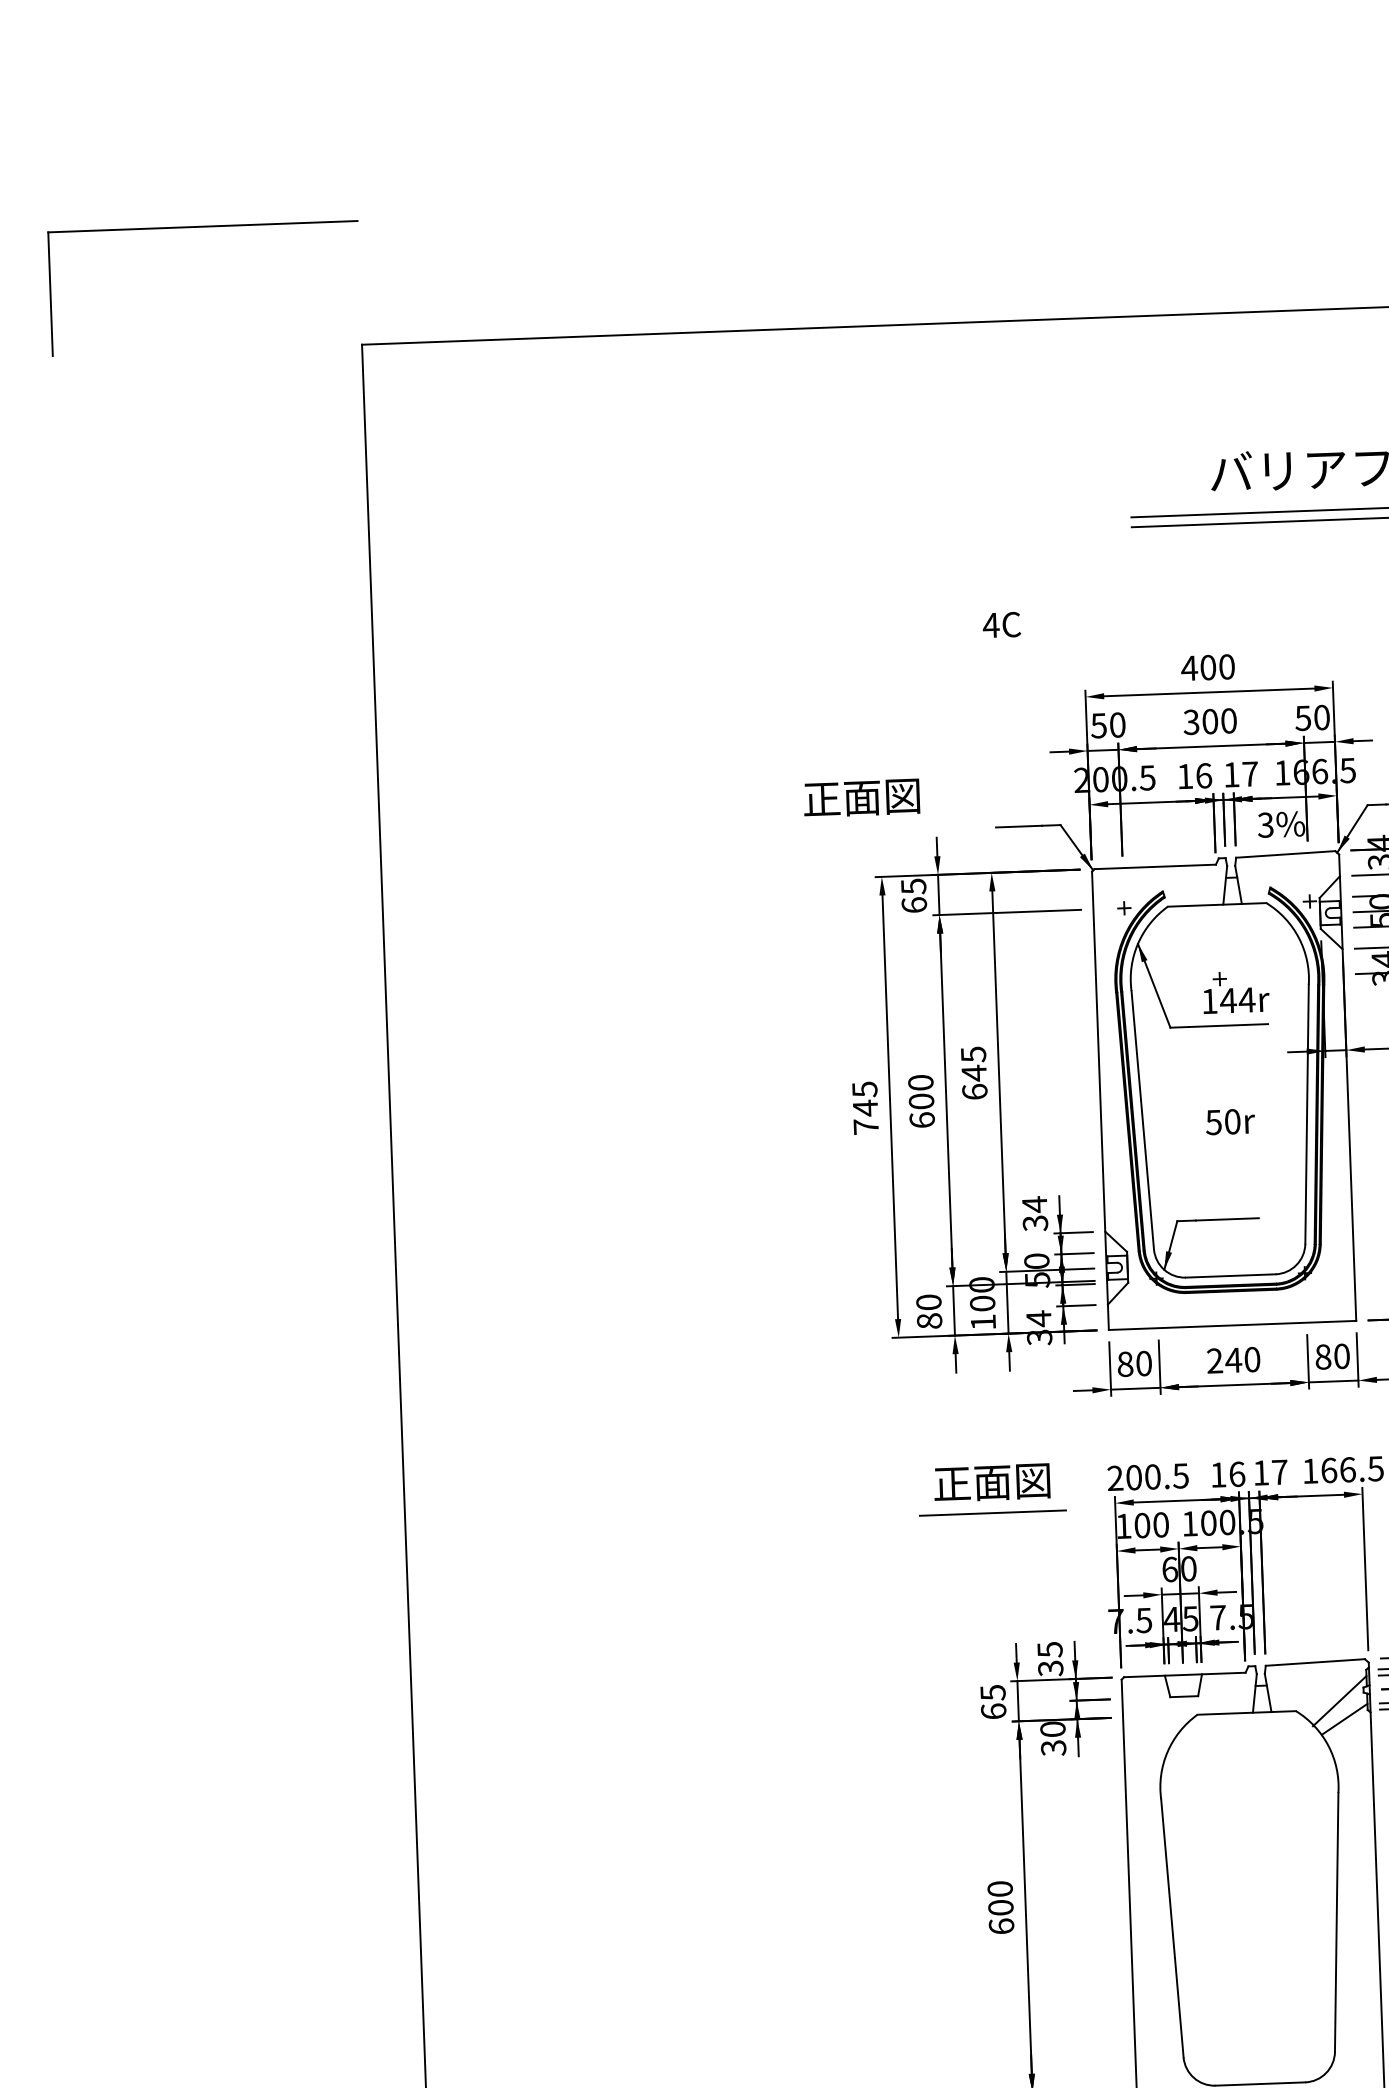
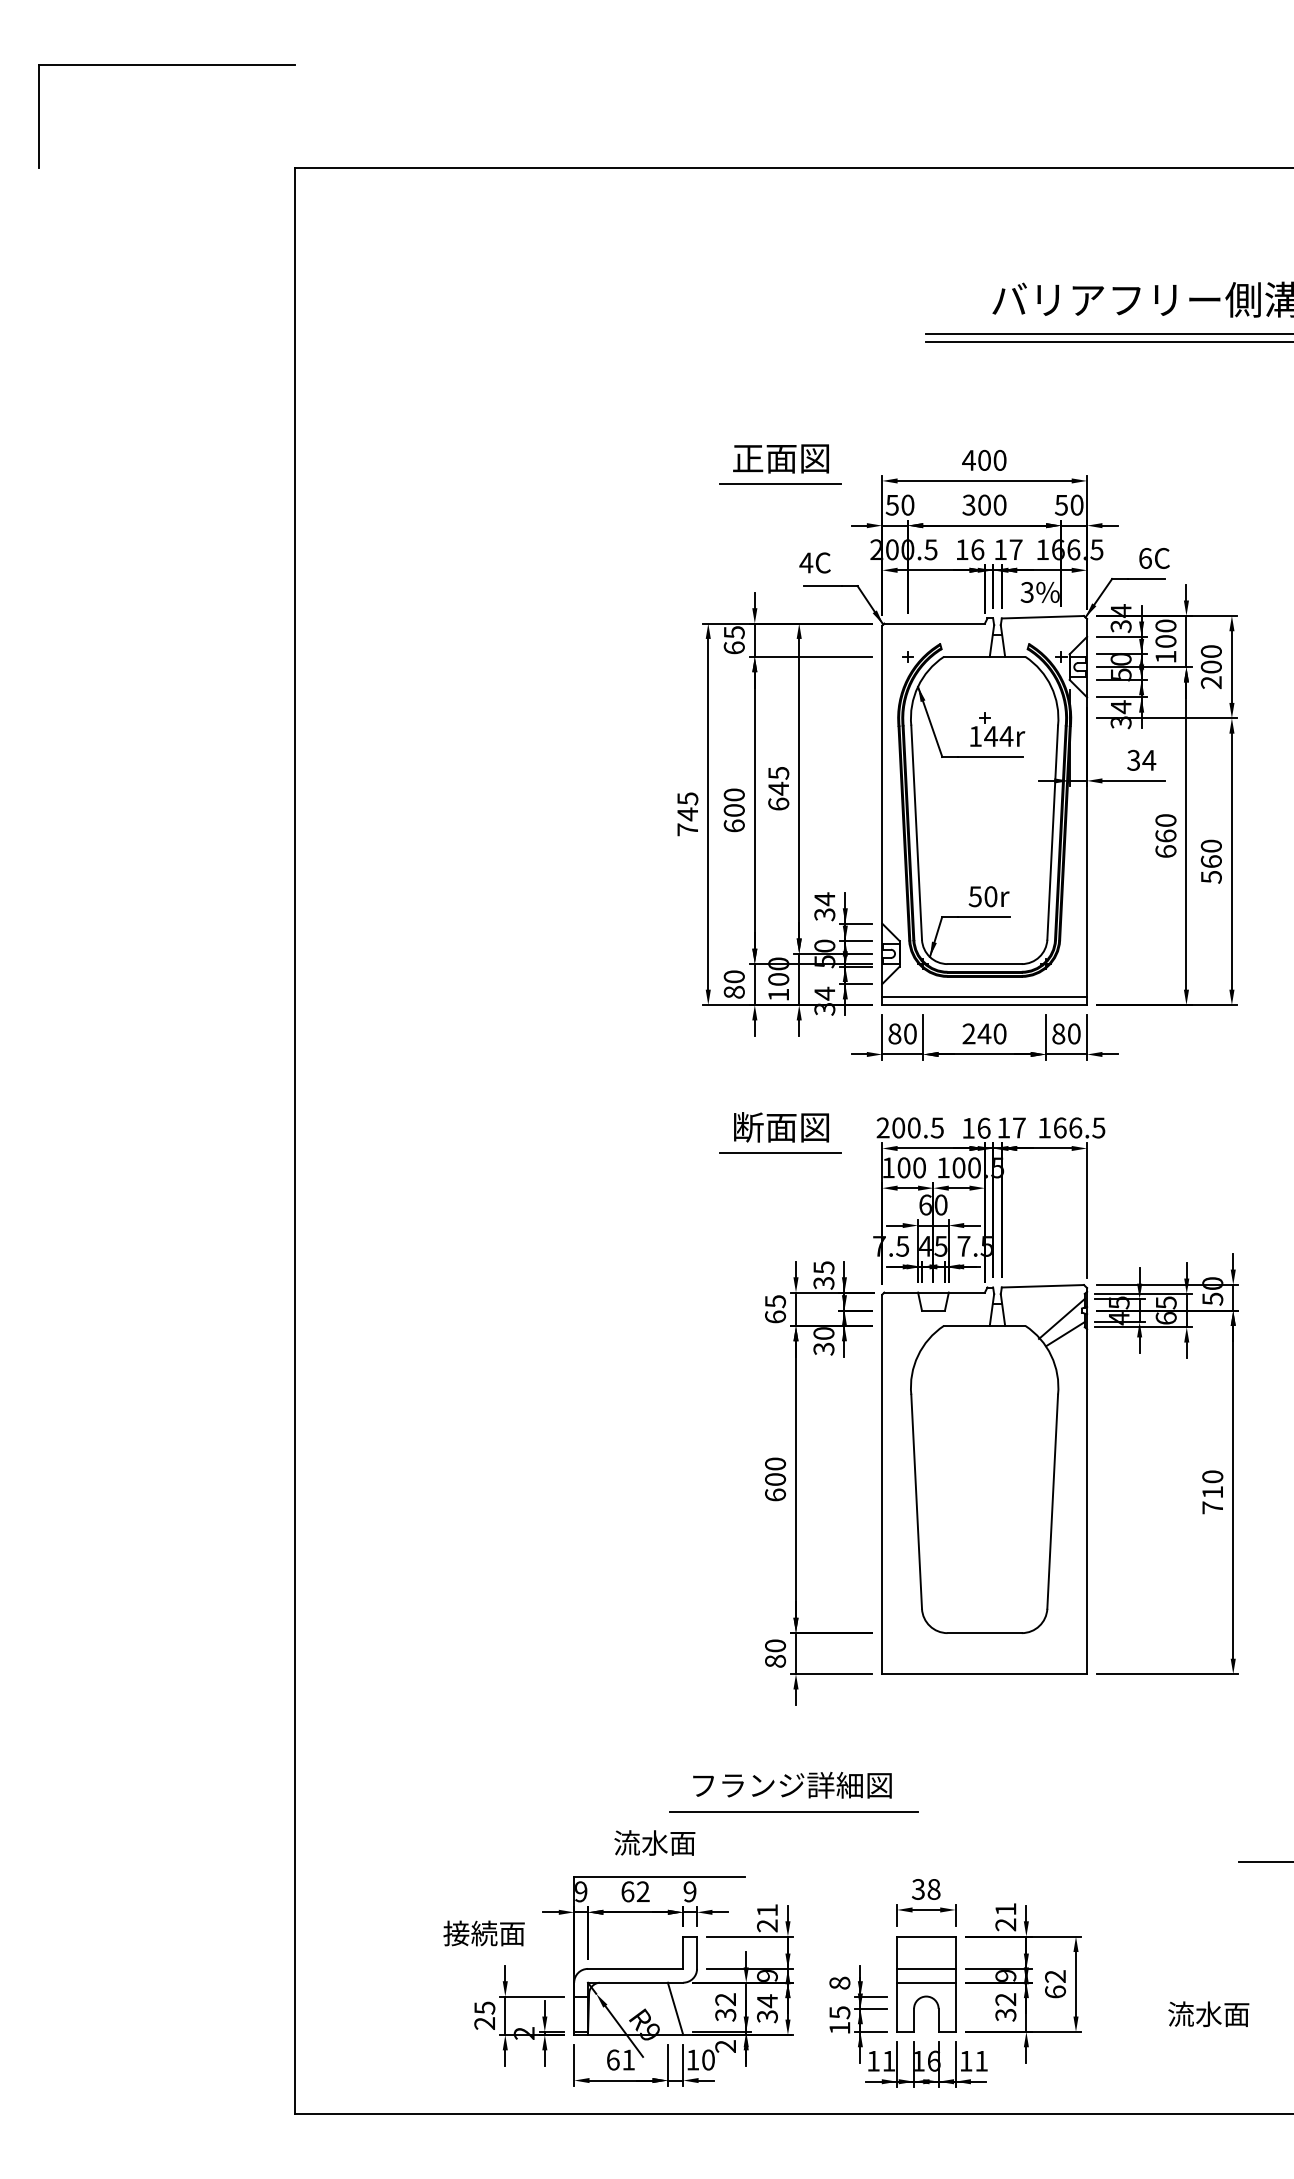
text: (1001, 624) -> (814, 562), moved
line: (962, 704) -> (780, 483), added
text: (861, 797) -> (780, 458), moved
text: (1229, 1121) -> (988, 896), moved
line: (1232, 1316) -> (984, 997), added
text: (952, 1483) -> (748, 1127), 正面図 -> 断面図

